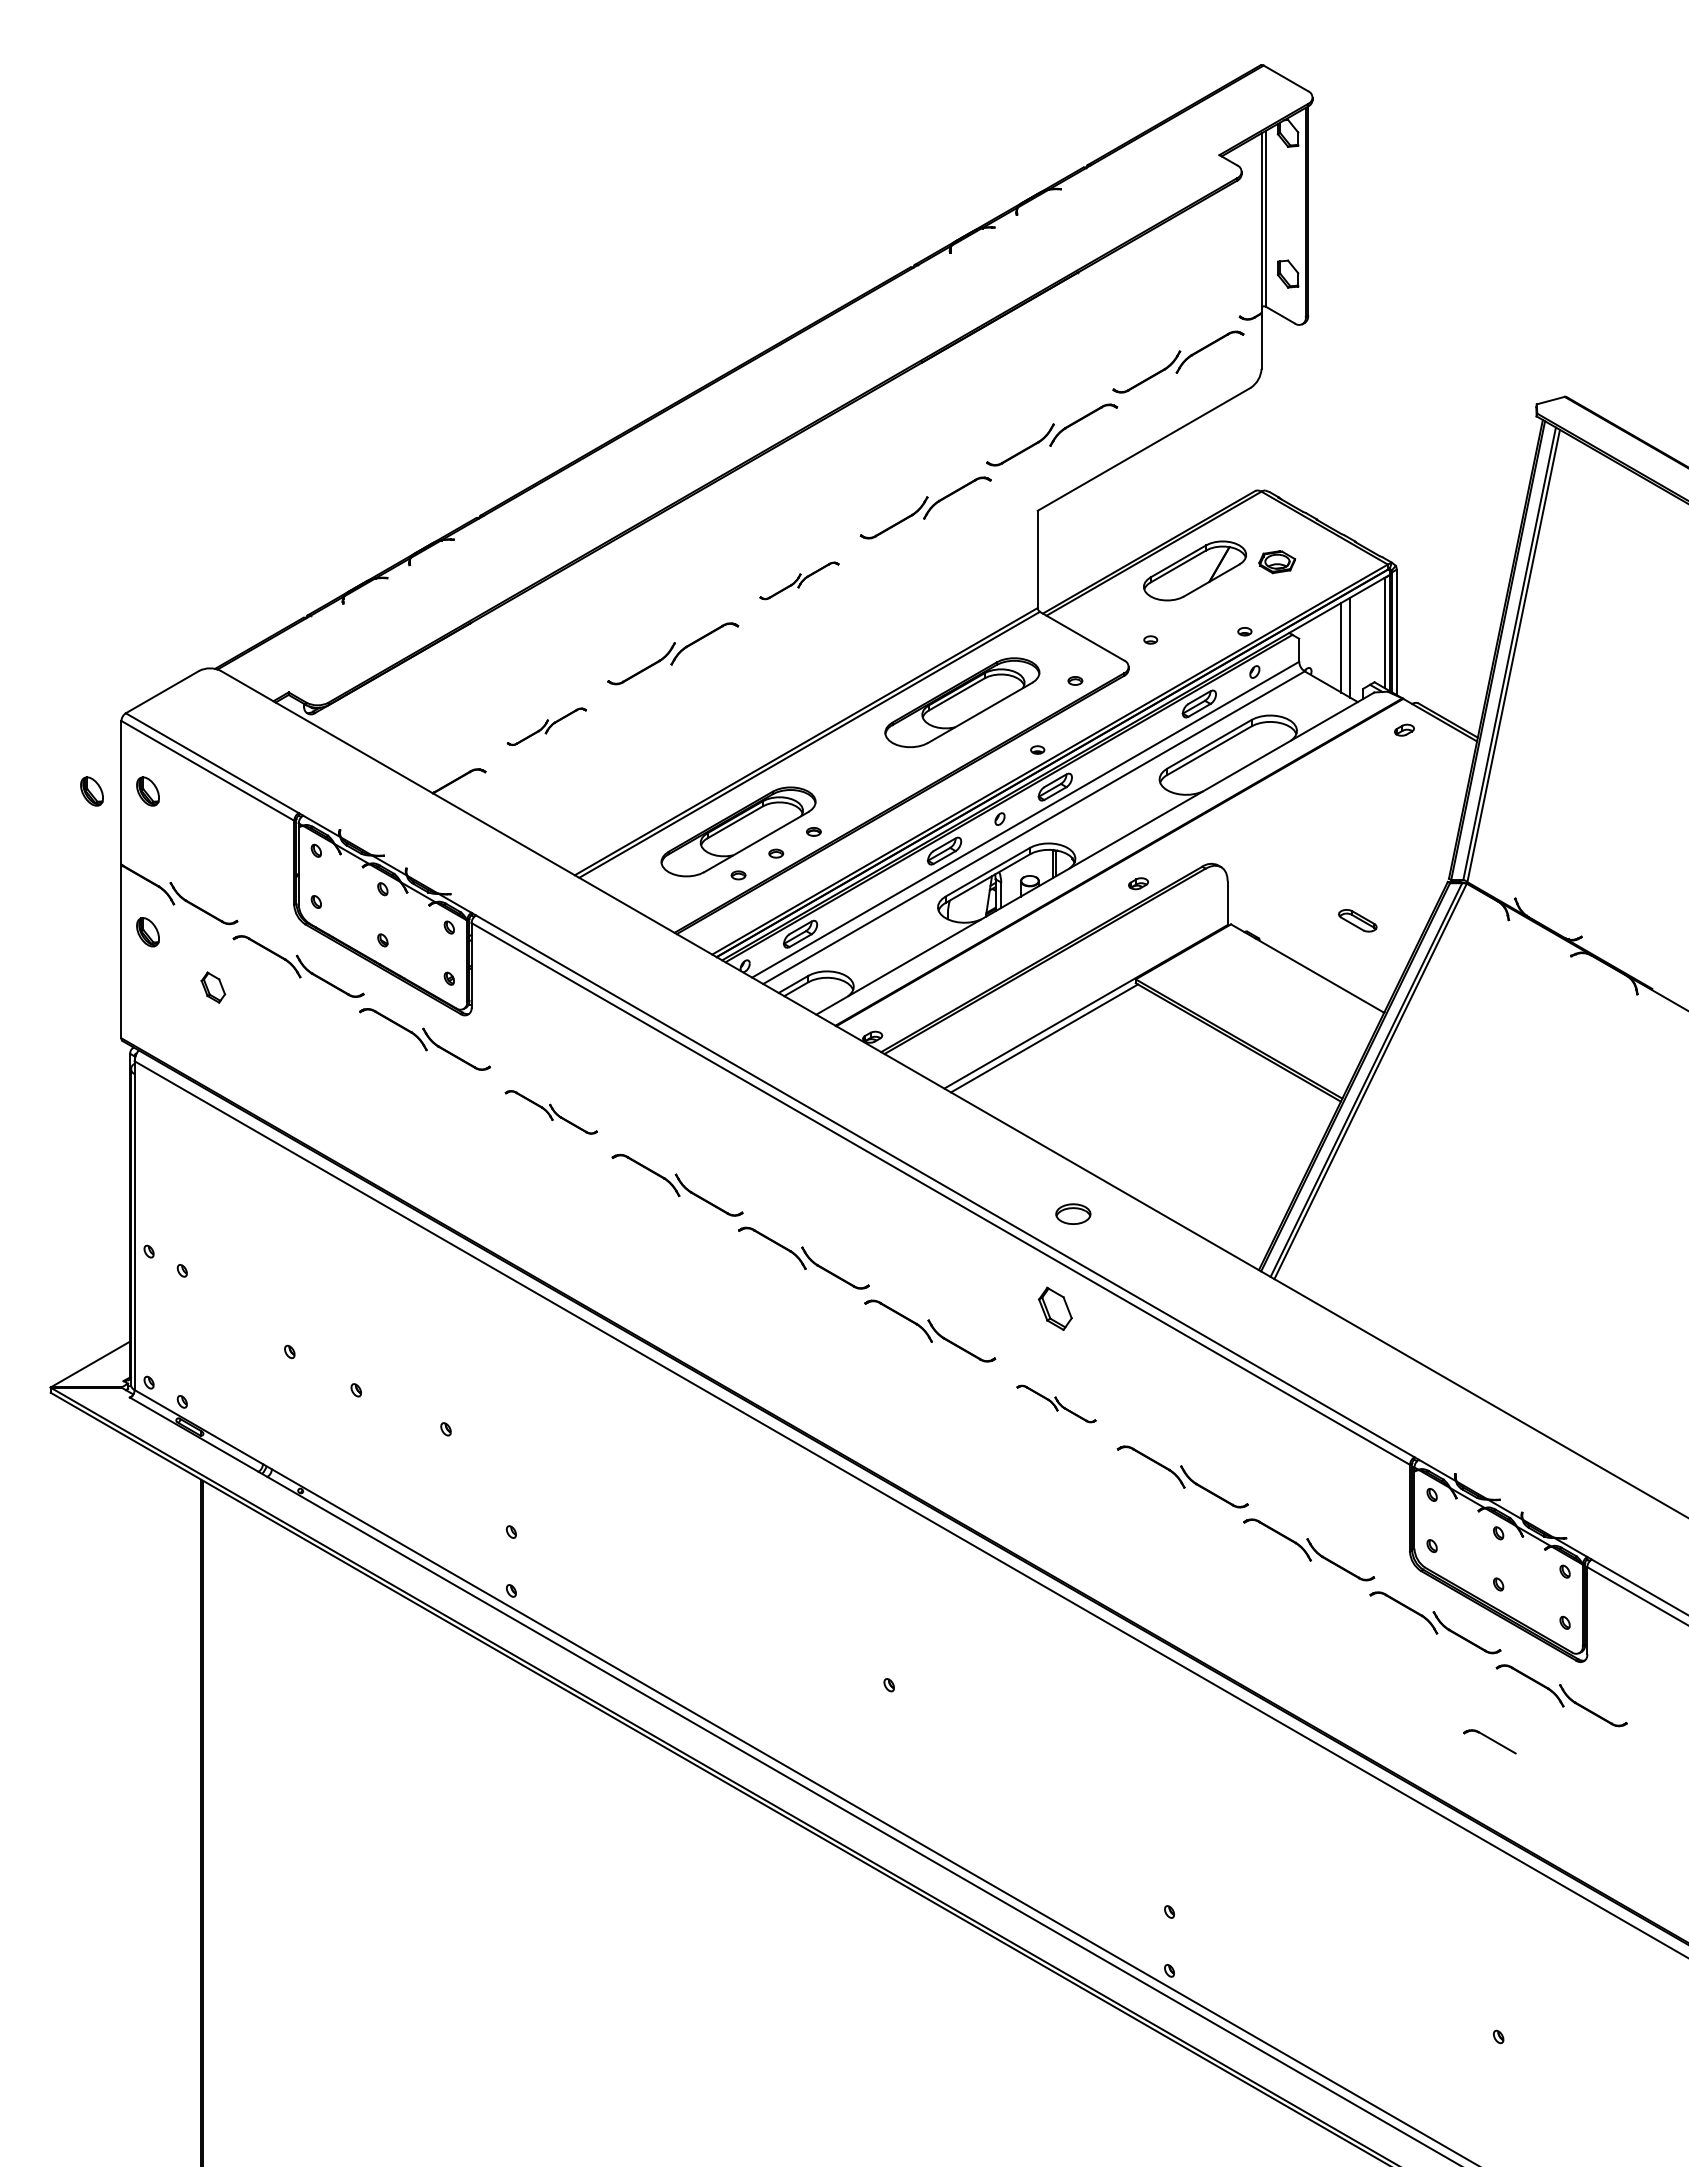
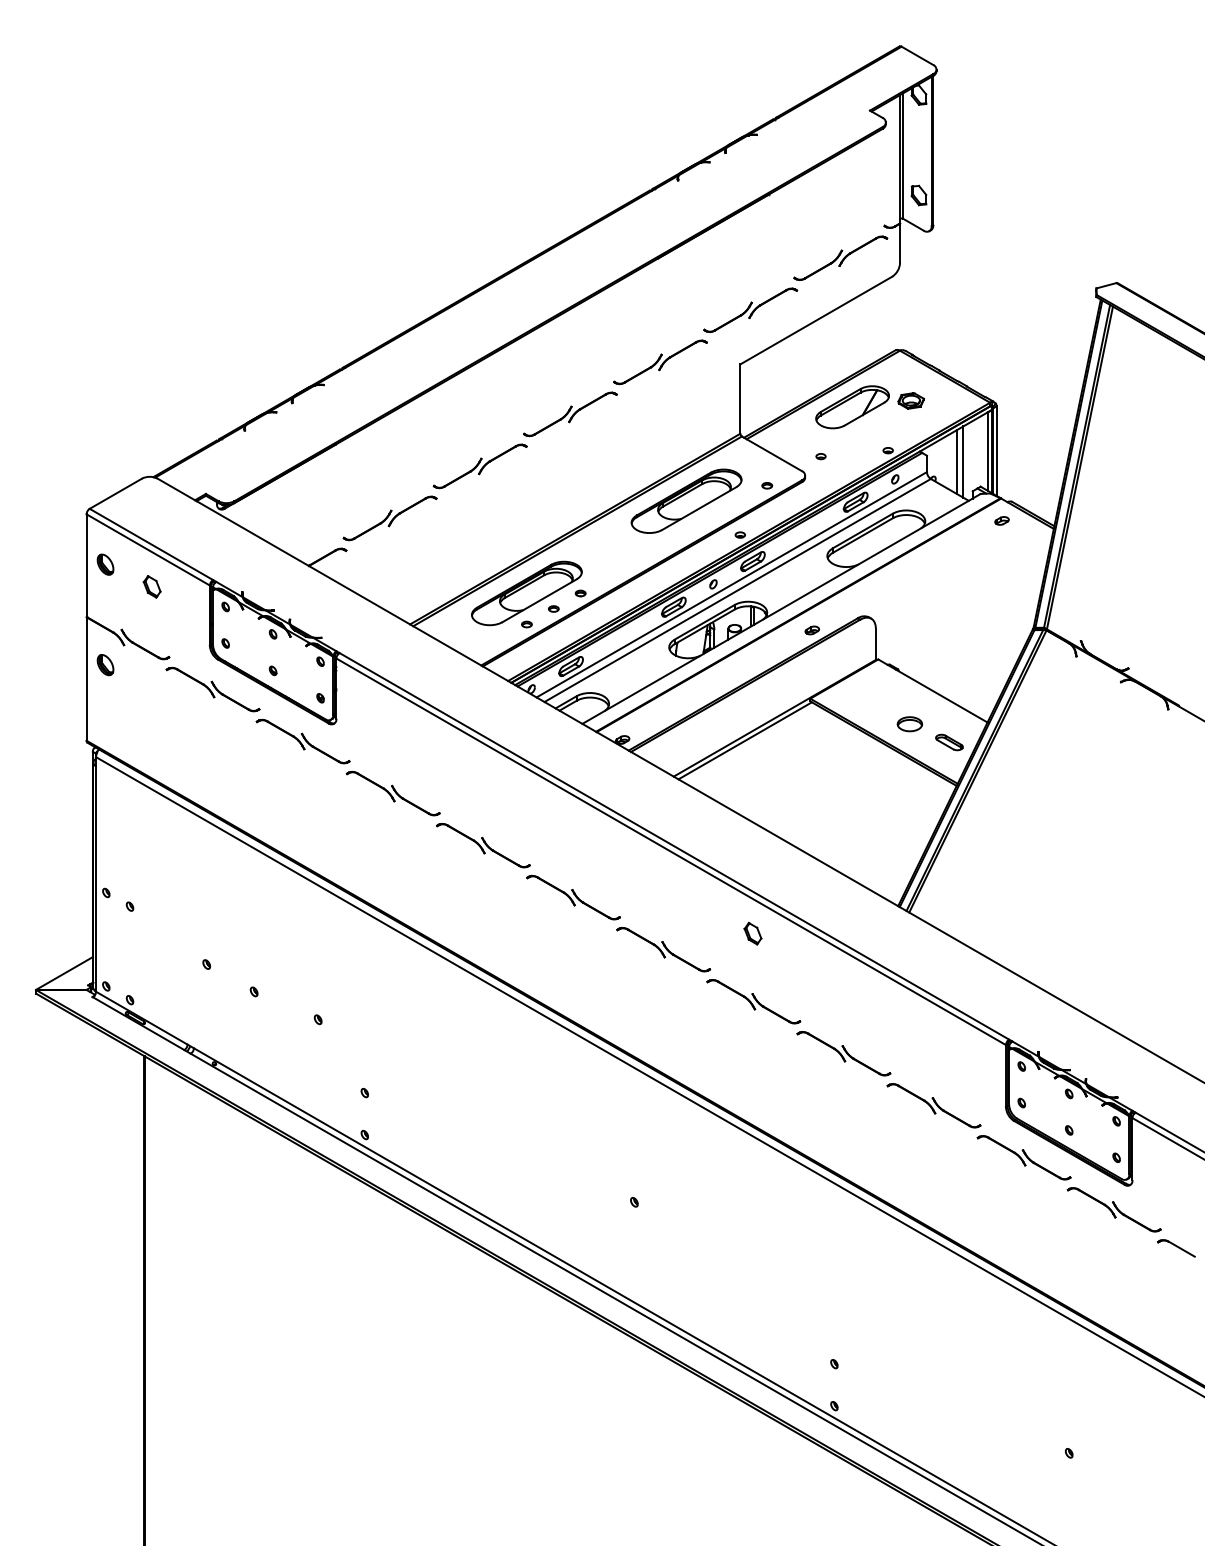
part: (799, 580) -> (570, 414), size x1.67
part: (546, 726) -> (389, 518), size x1.67
part: (91, 791) -> (65, 564), removed
part: (1357, 920) -> (949, 742), moved
part: (213, 987) -> (152, 586), moved
part: (551, 1112) -> (393, 793), size x1.43
part: (1073, 1213) -> (910, 723), moved
part: (1055, 1308) -> (753, 933), size x0.71
part: (1056, 1403) -> (753, 1001), size x1.67
part: (1489, 1741) -> (1176, 1248), moved

